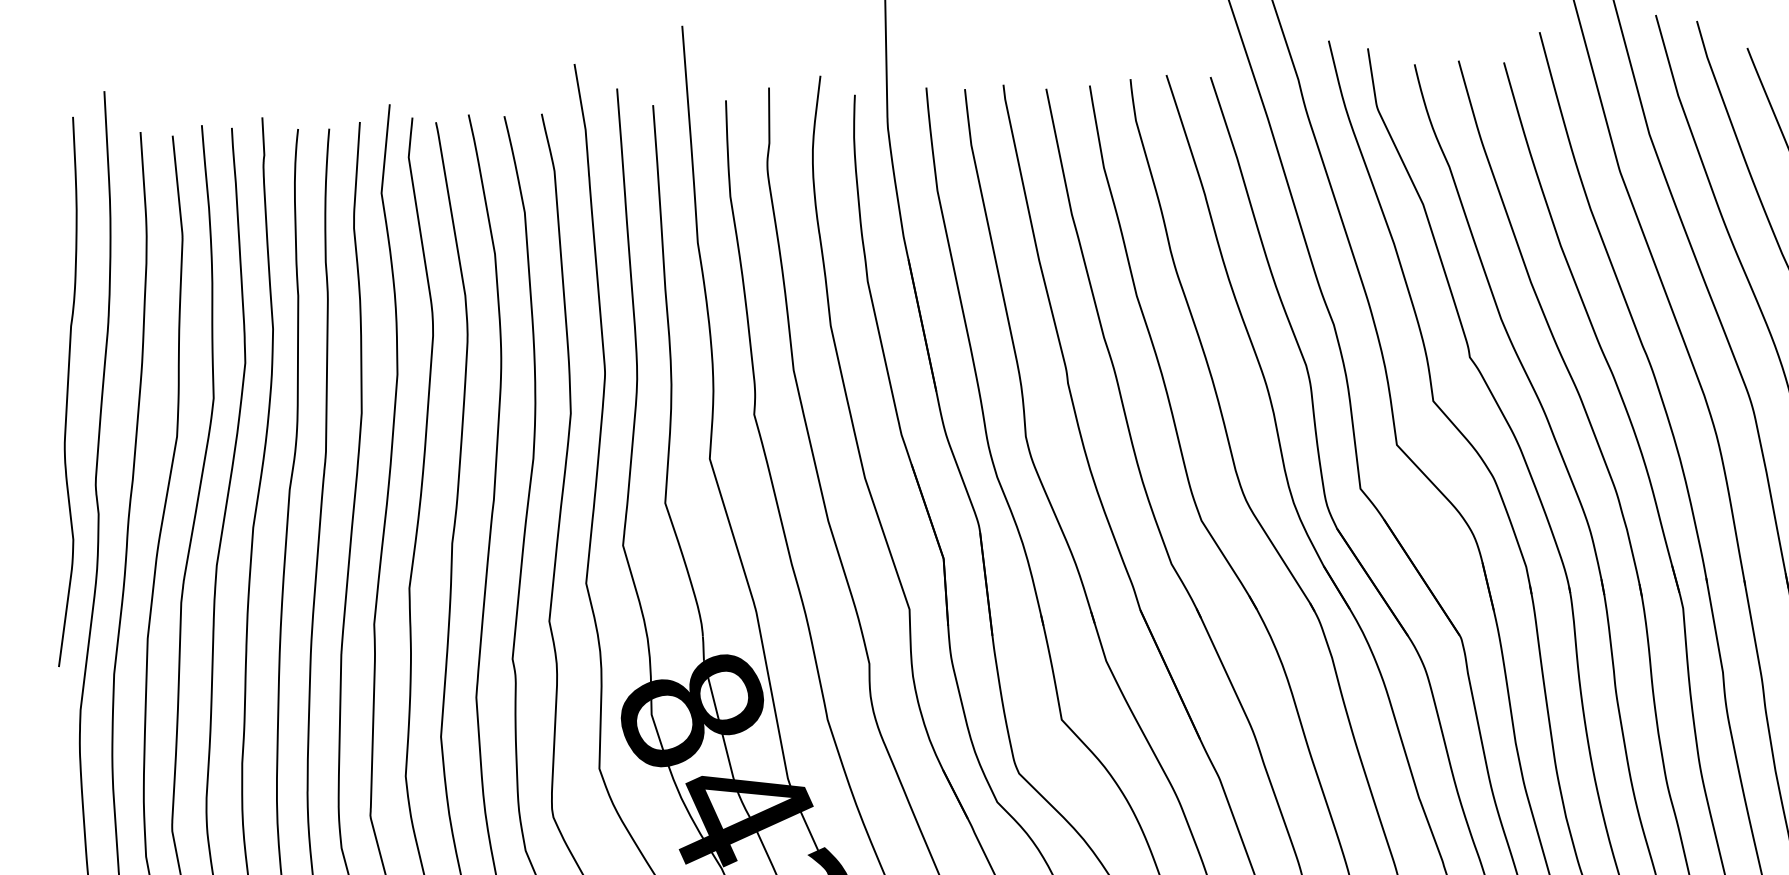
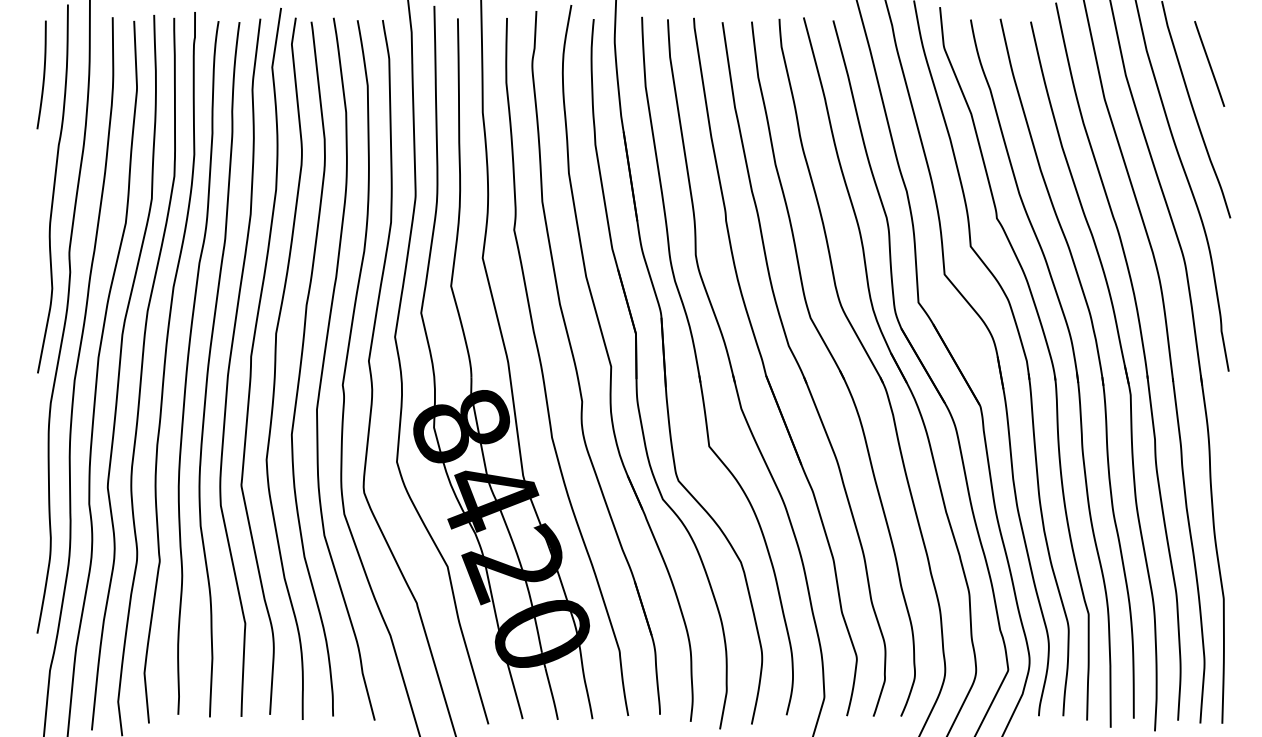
curve: (42, 222) -> (43, 74), added

